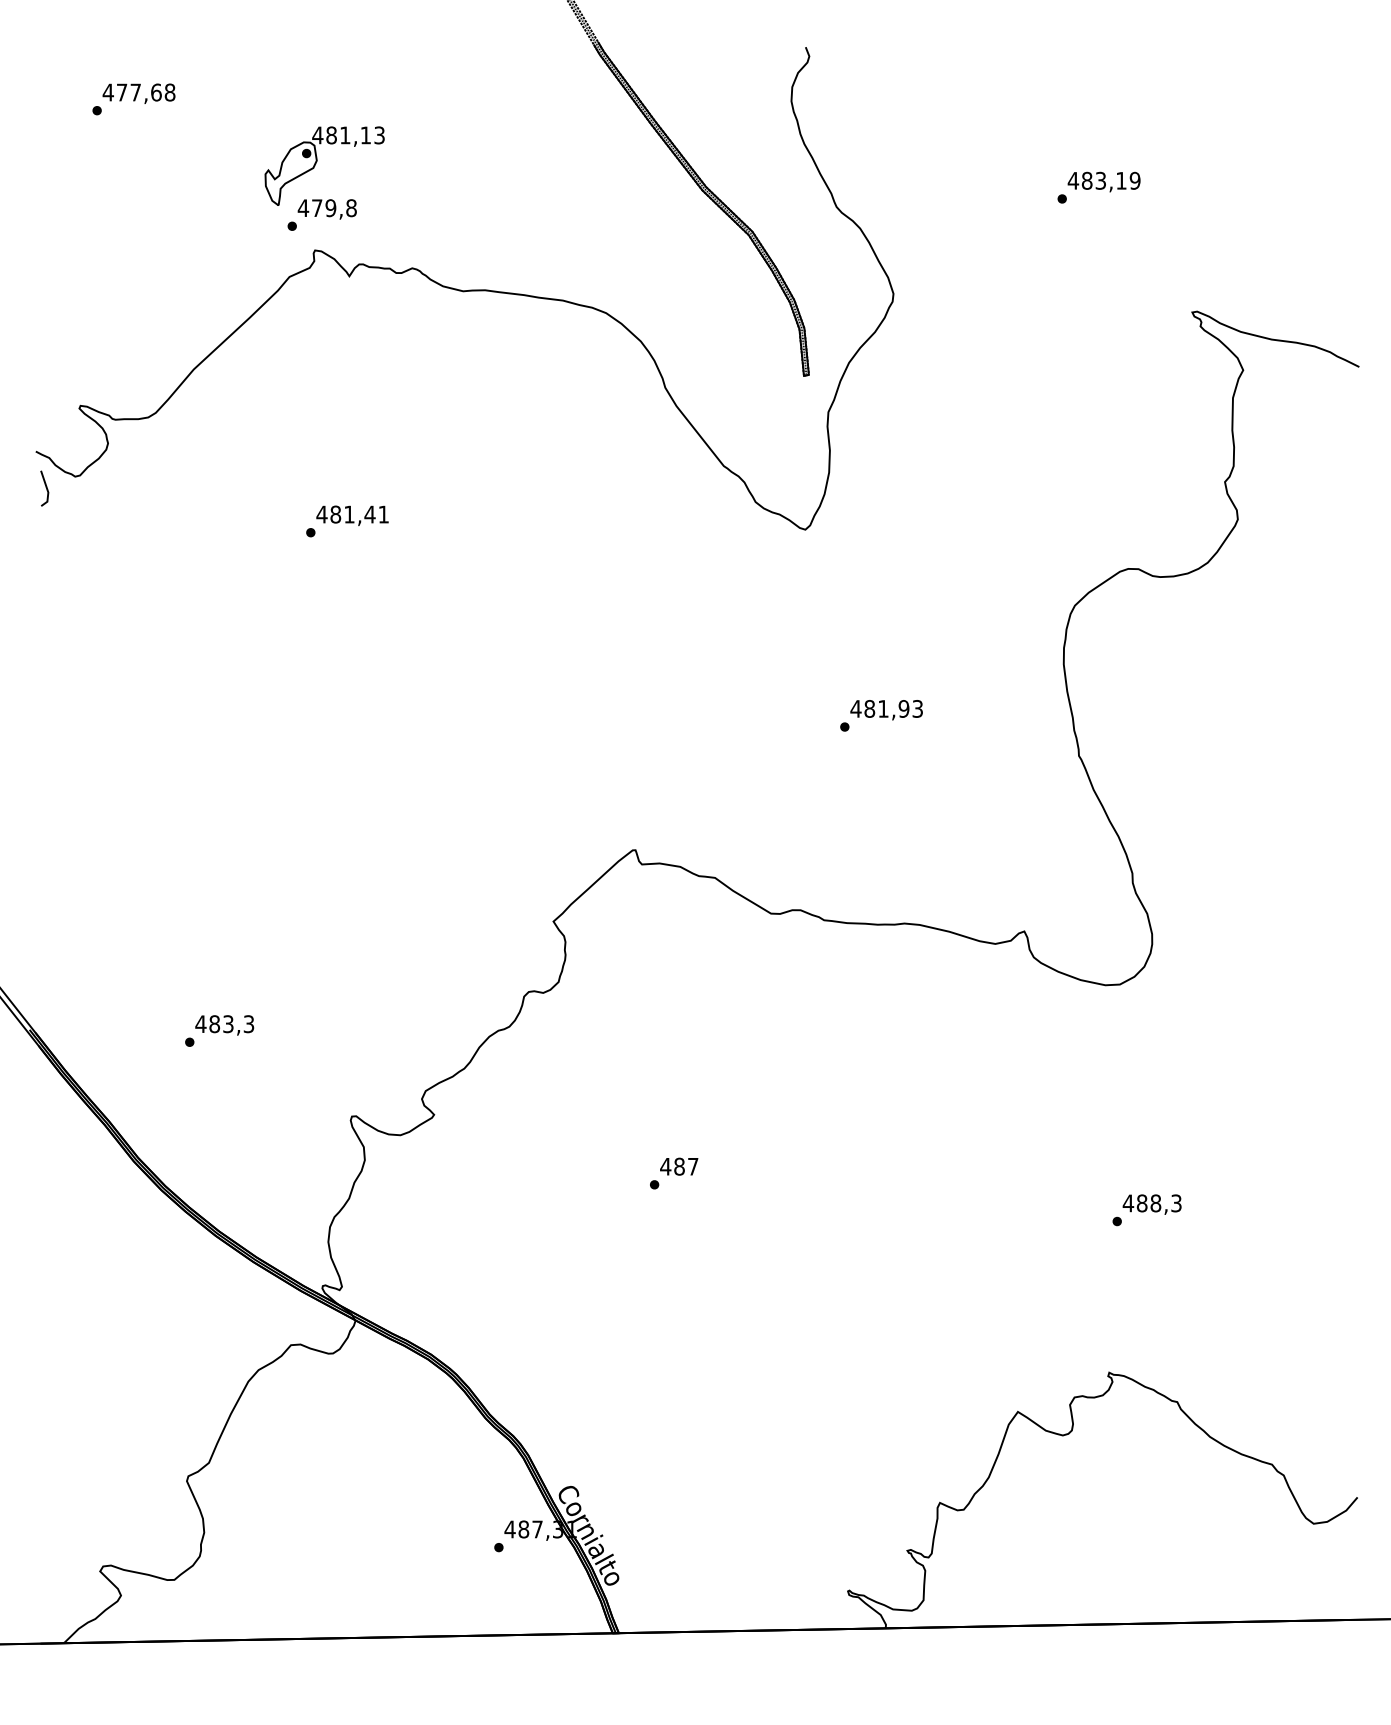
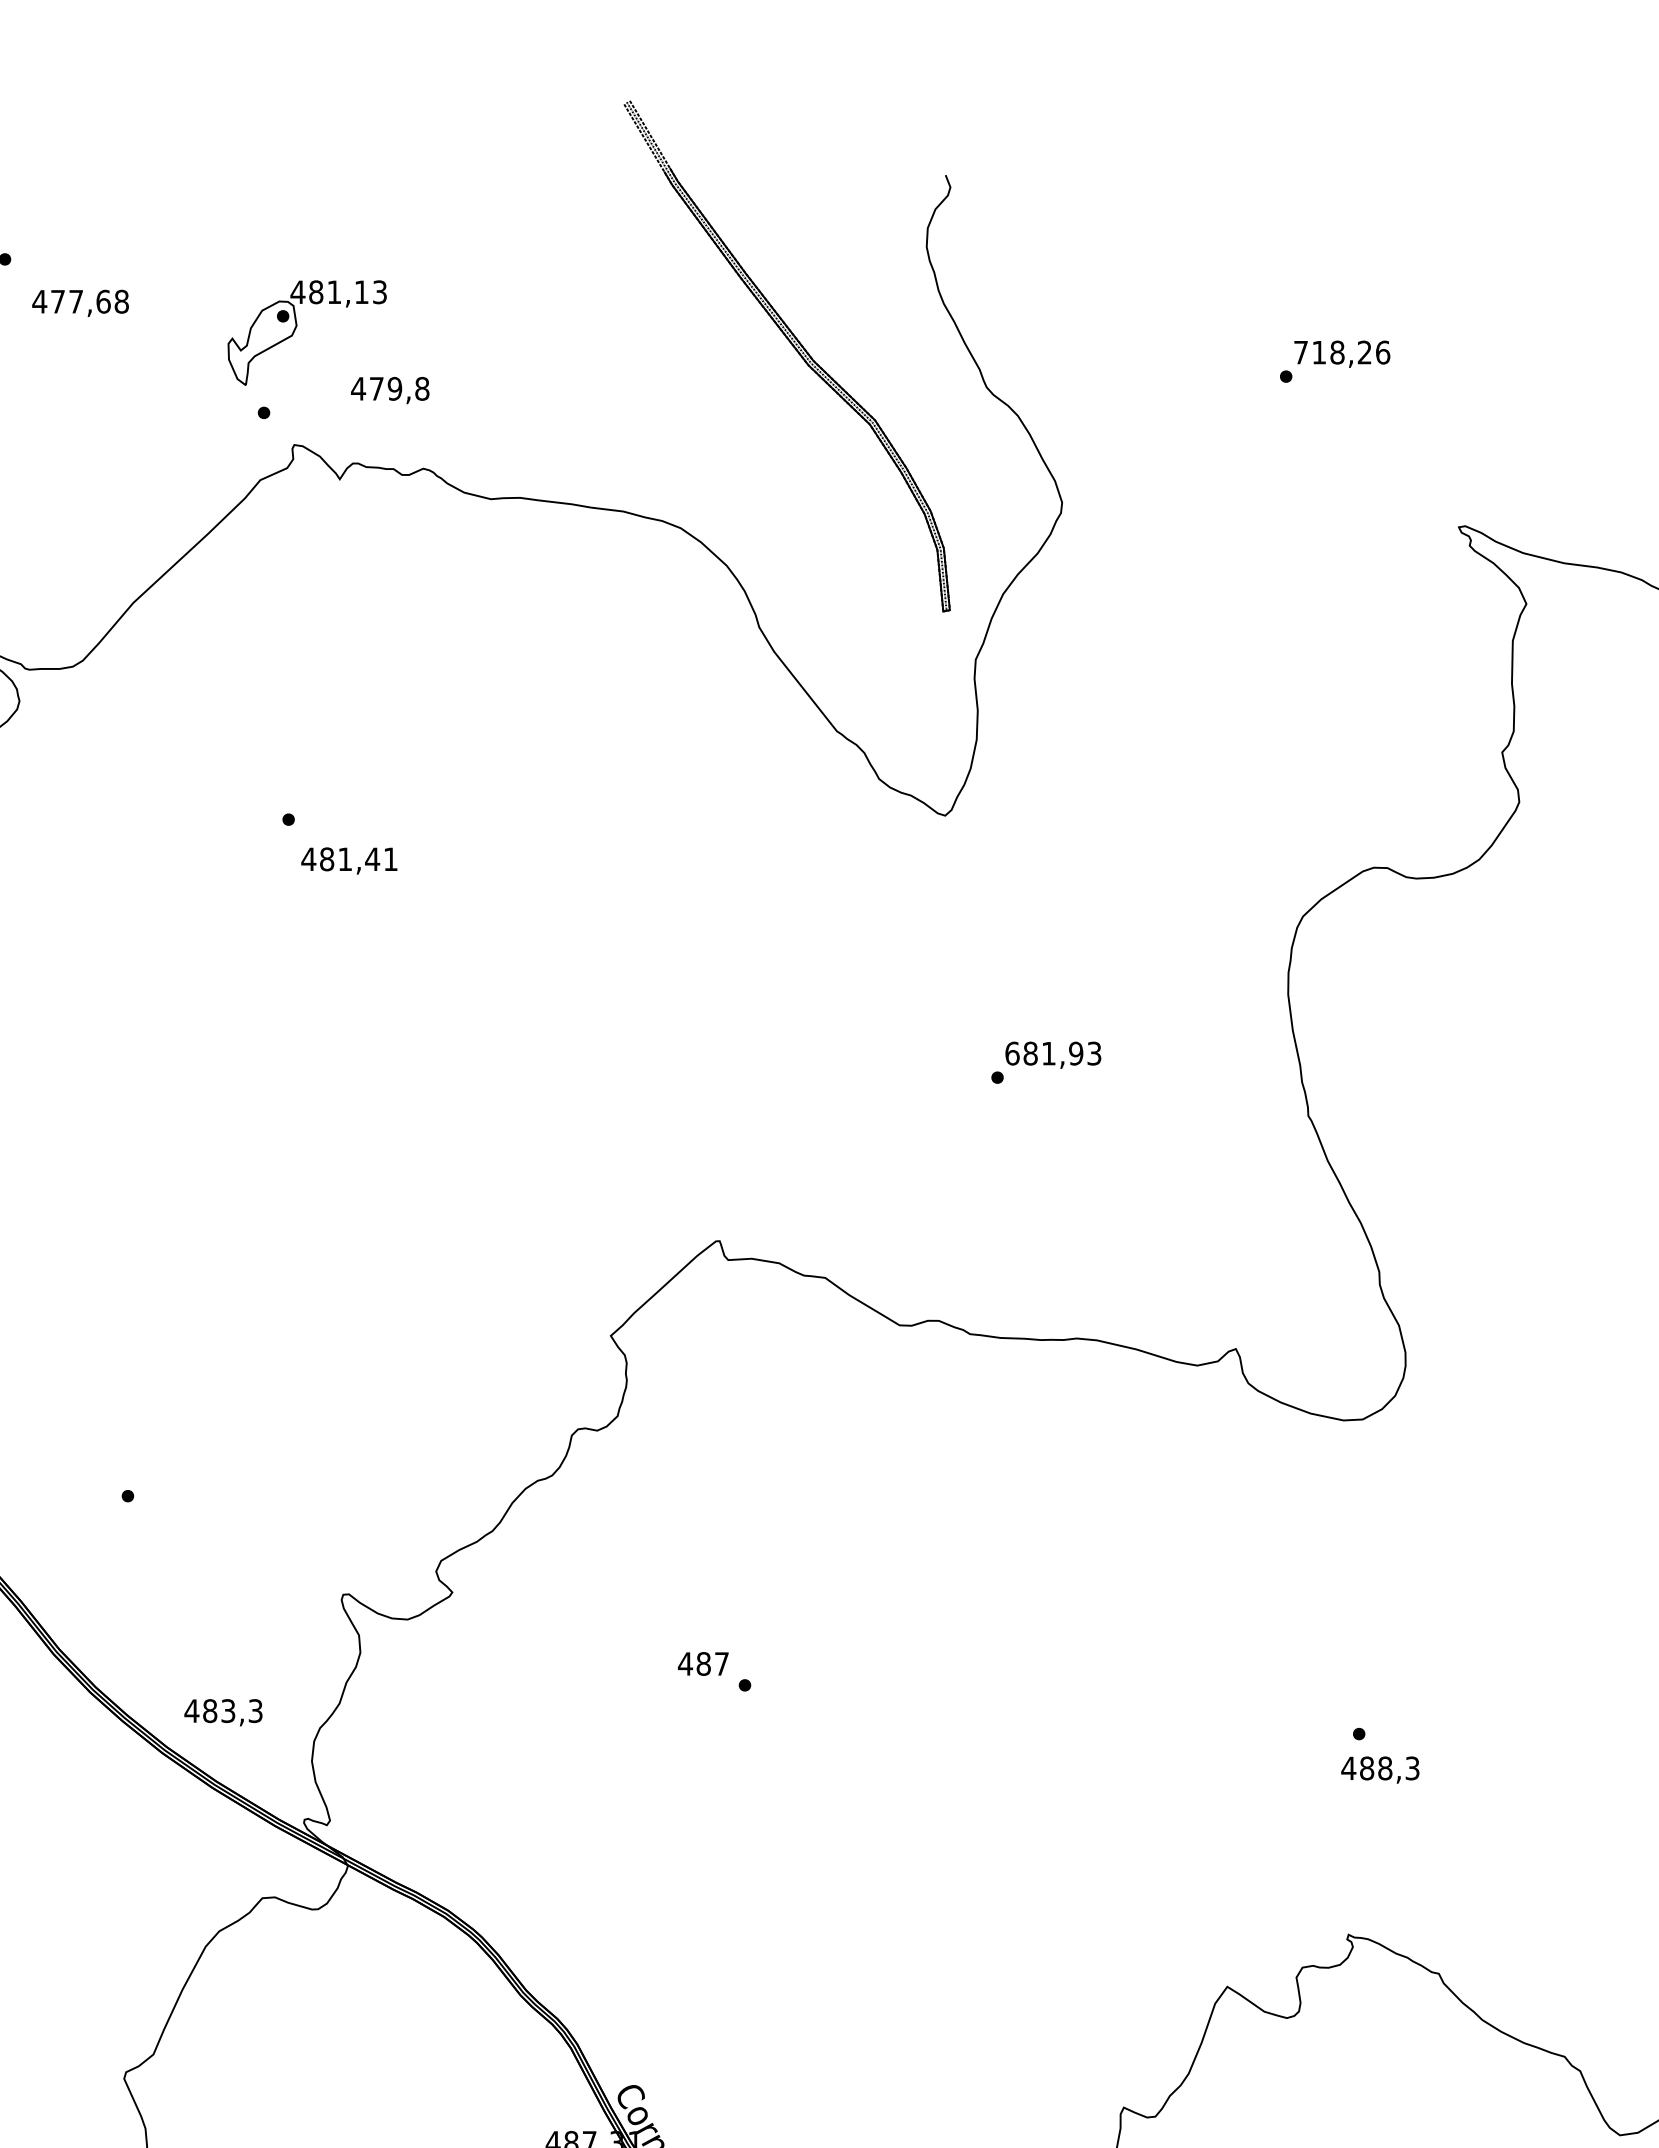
text: (138, 93) -> (79, 303), moved
text: (1103, 180) -> (1340, 352), 483,19 -> 718,26
text: (326, 209) -> (389, 390), moved
text: (352, 515) -> (349, 860), moved
text: (855, 708) -> (1011, 1053), 481,93 -> 681,93
text: (224, 1025) -> (223, 1712), moved
text: (679, 1166) -> (703, 1663), moved
text: (1151, 1204) -> (1379, 1769), moved

